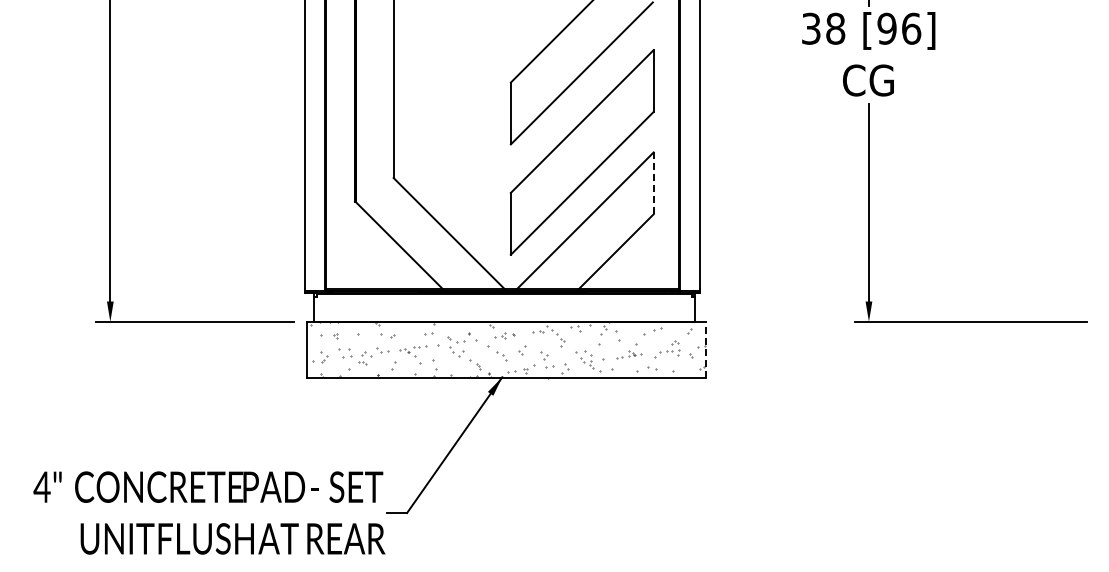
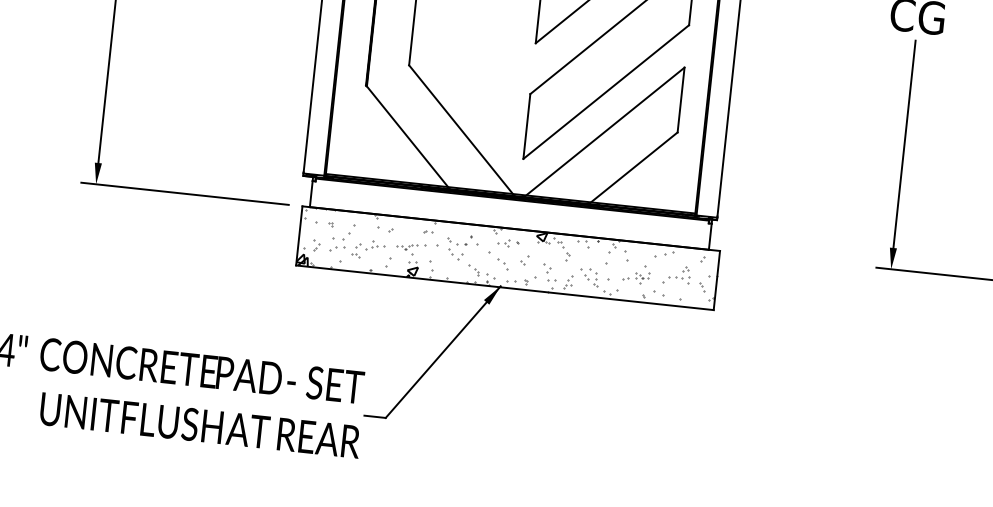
line: (653, 183) -> (680, 100), dashed -> solid
line: (705, 349) -> (716, 279), dashed -> solid
hatch: (501, 350) -> (502, 258), added

